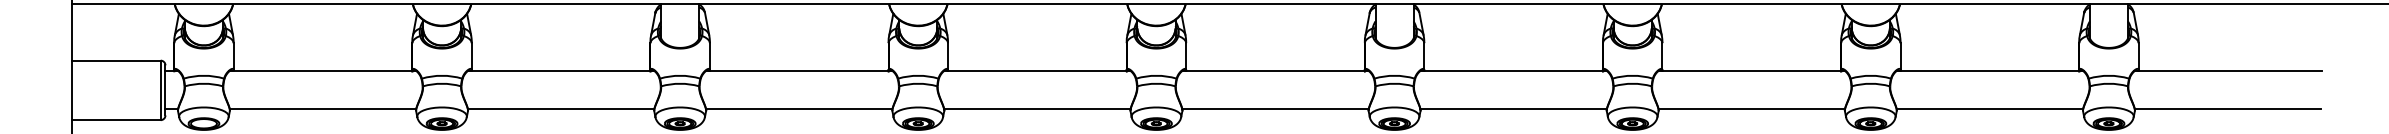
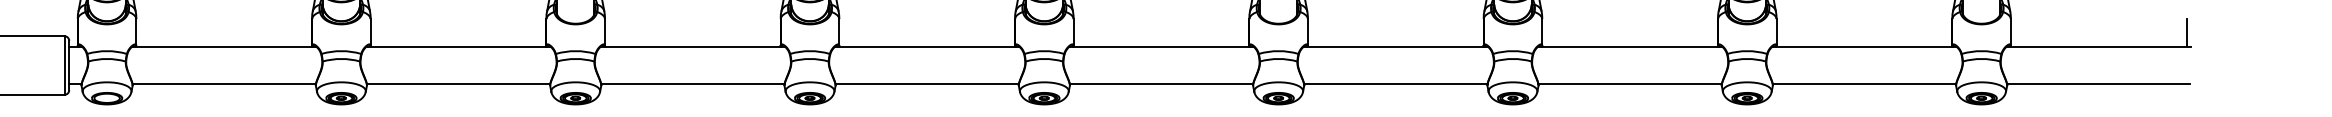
line: (2317, 56) -> (2186, 32), added

